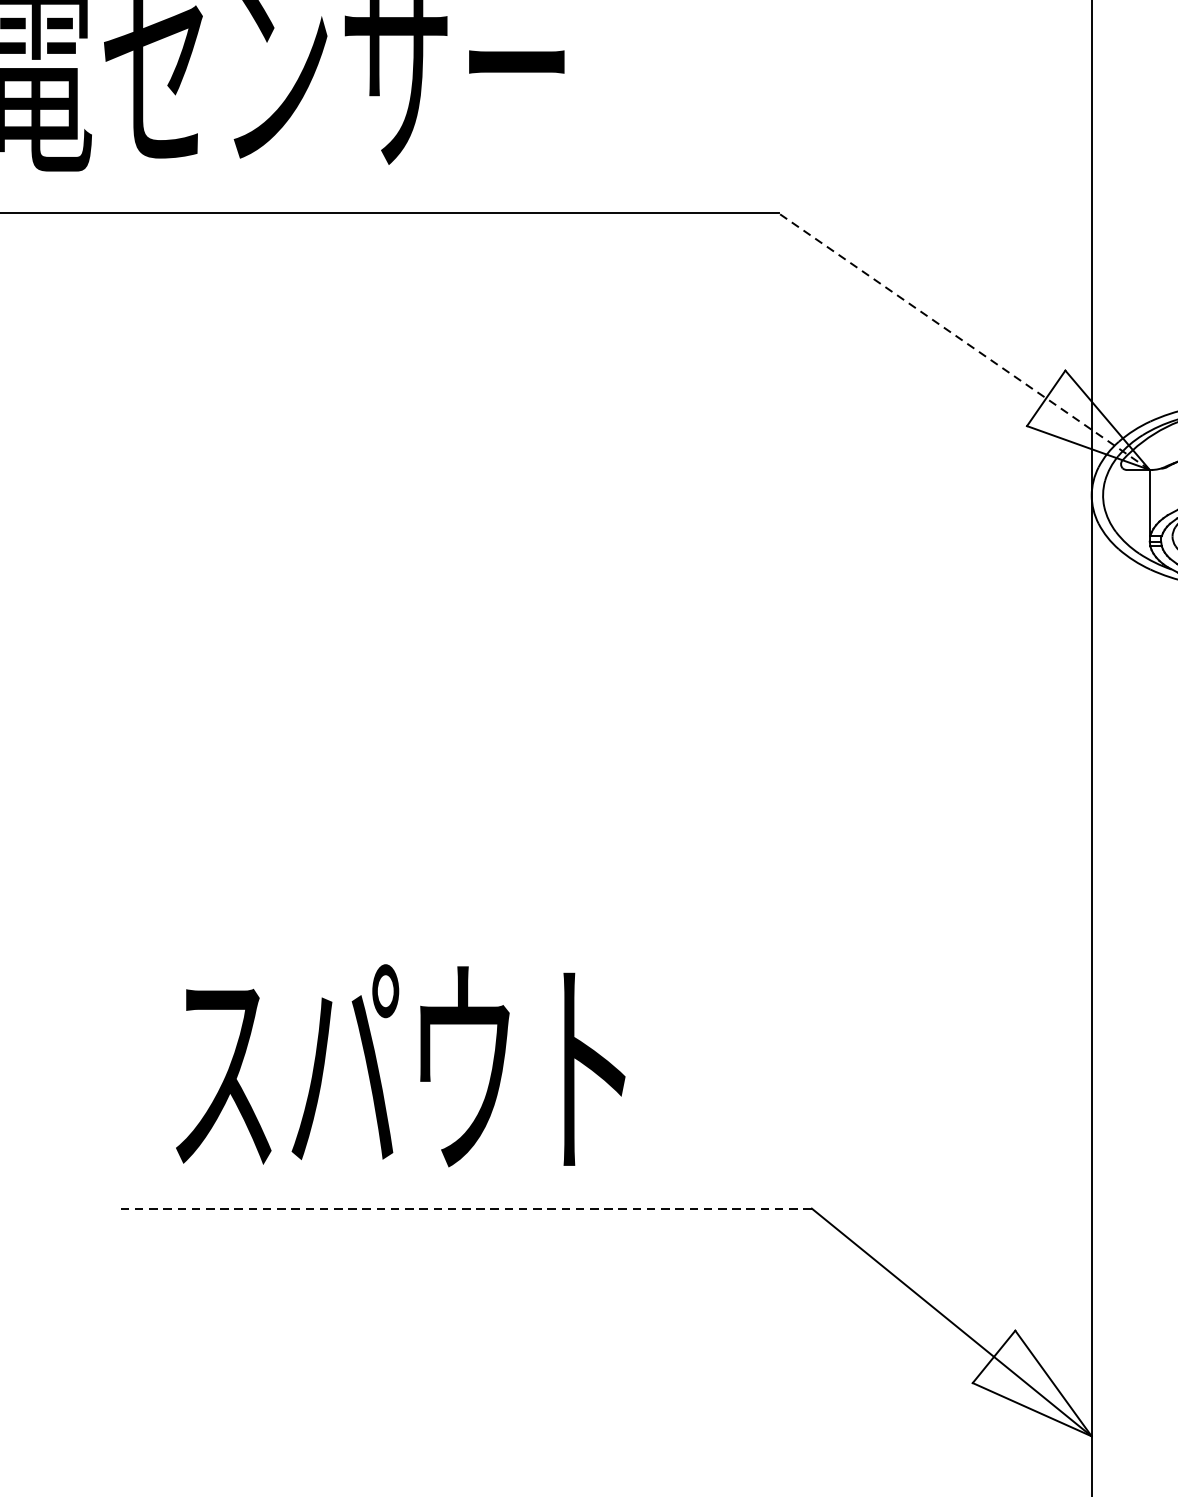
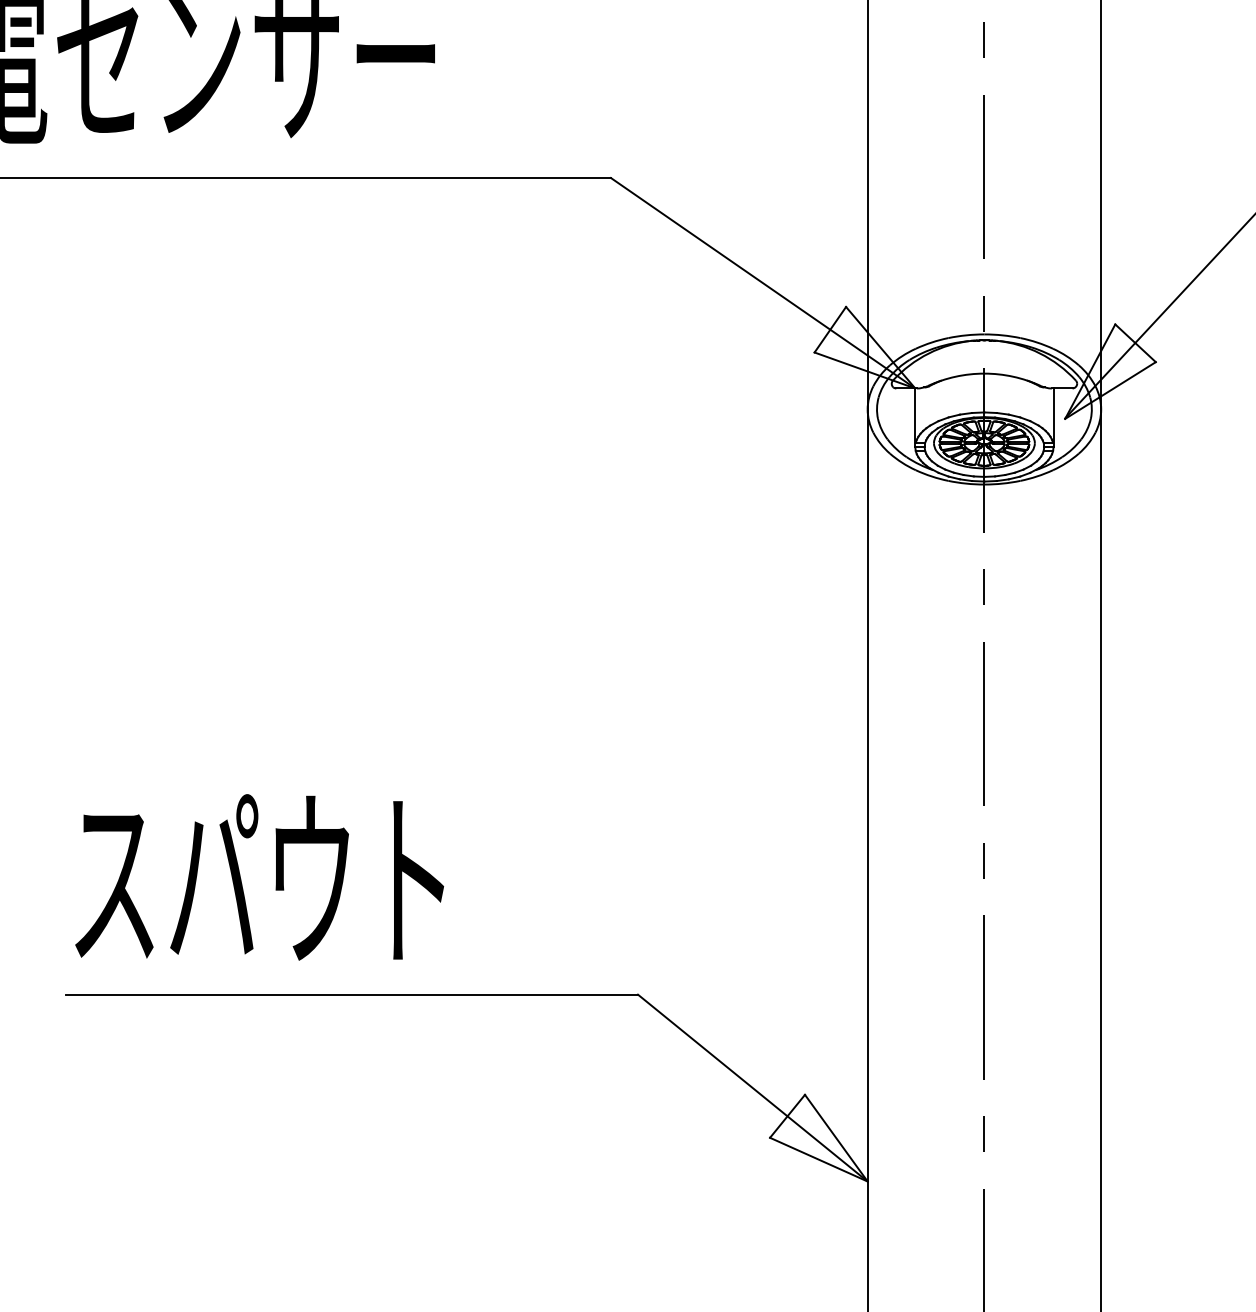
line: (963, 340) -> (762, 282), dashed -> solid
text: (400, 1065) -> (259, 877), moved
line: (462, 1208) -> (351, 994), dashed -> solid

